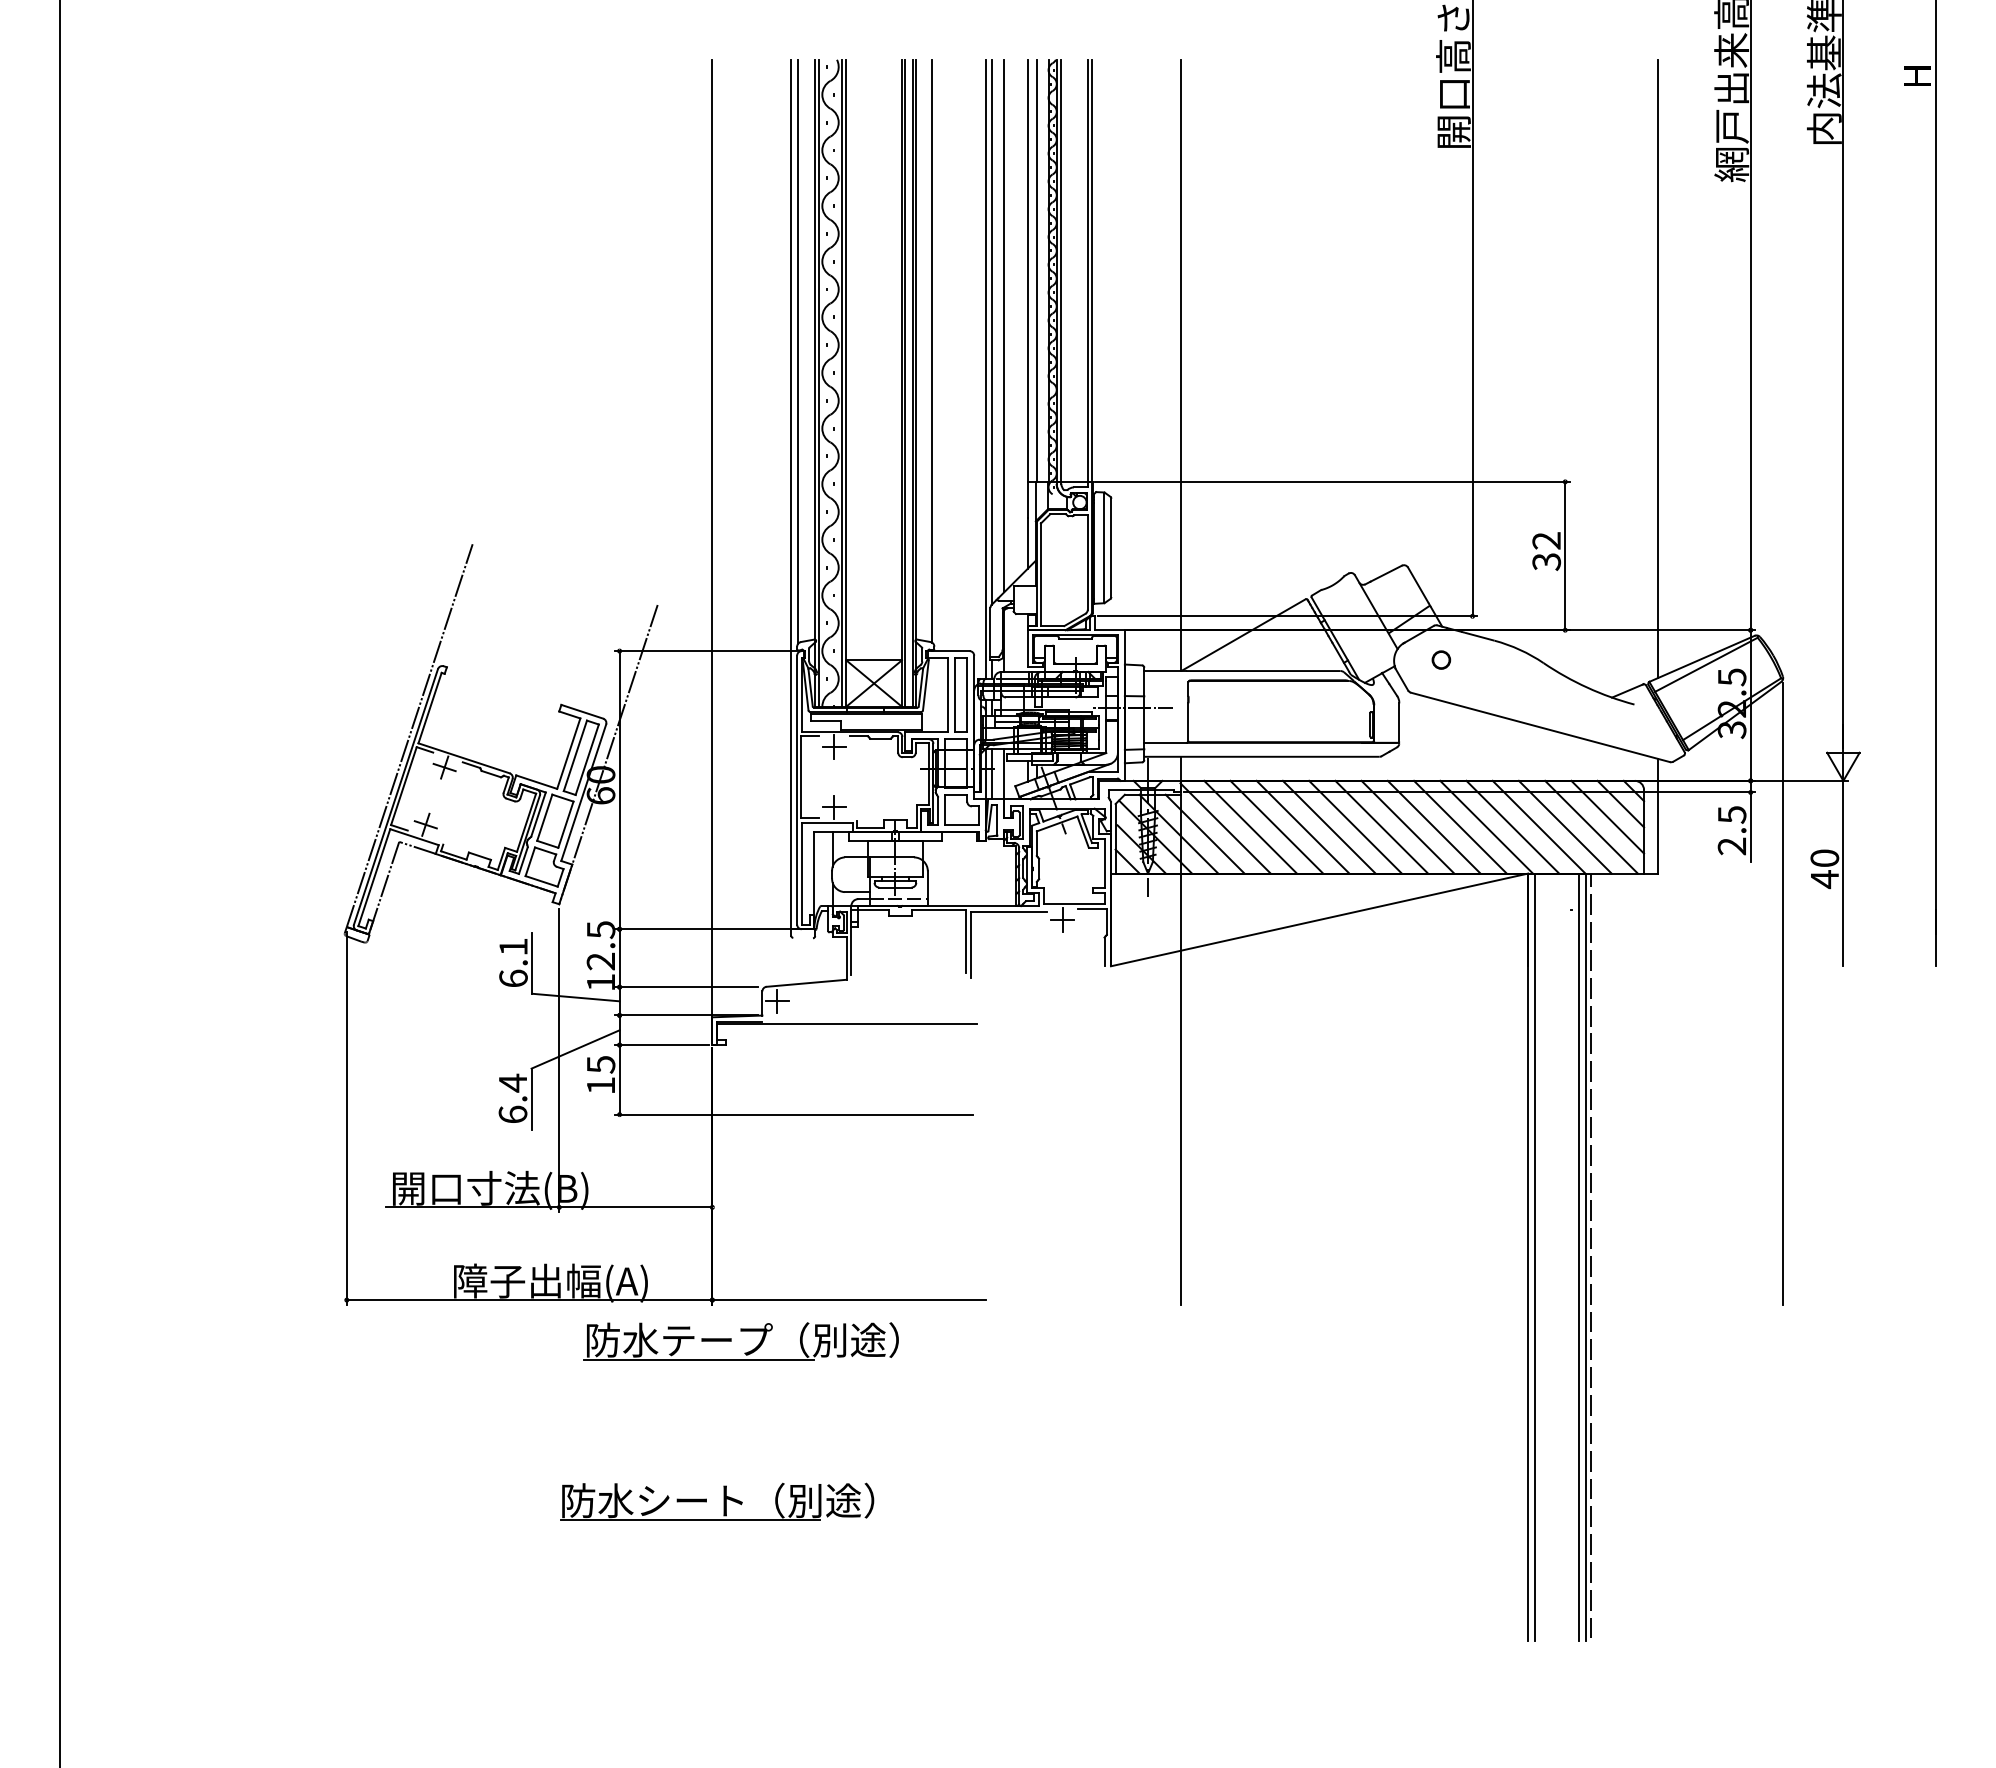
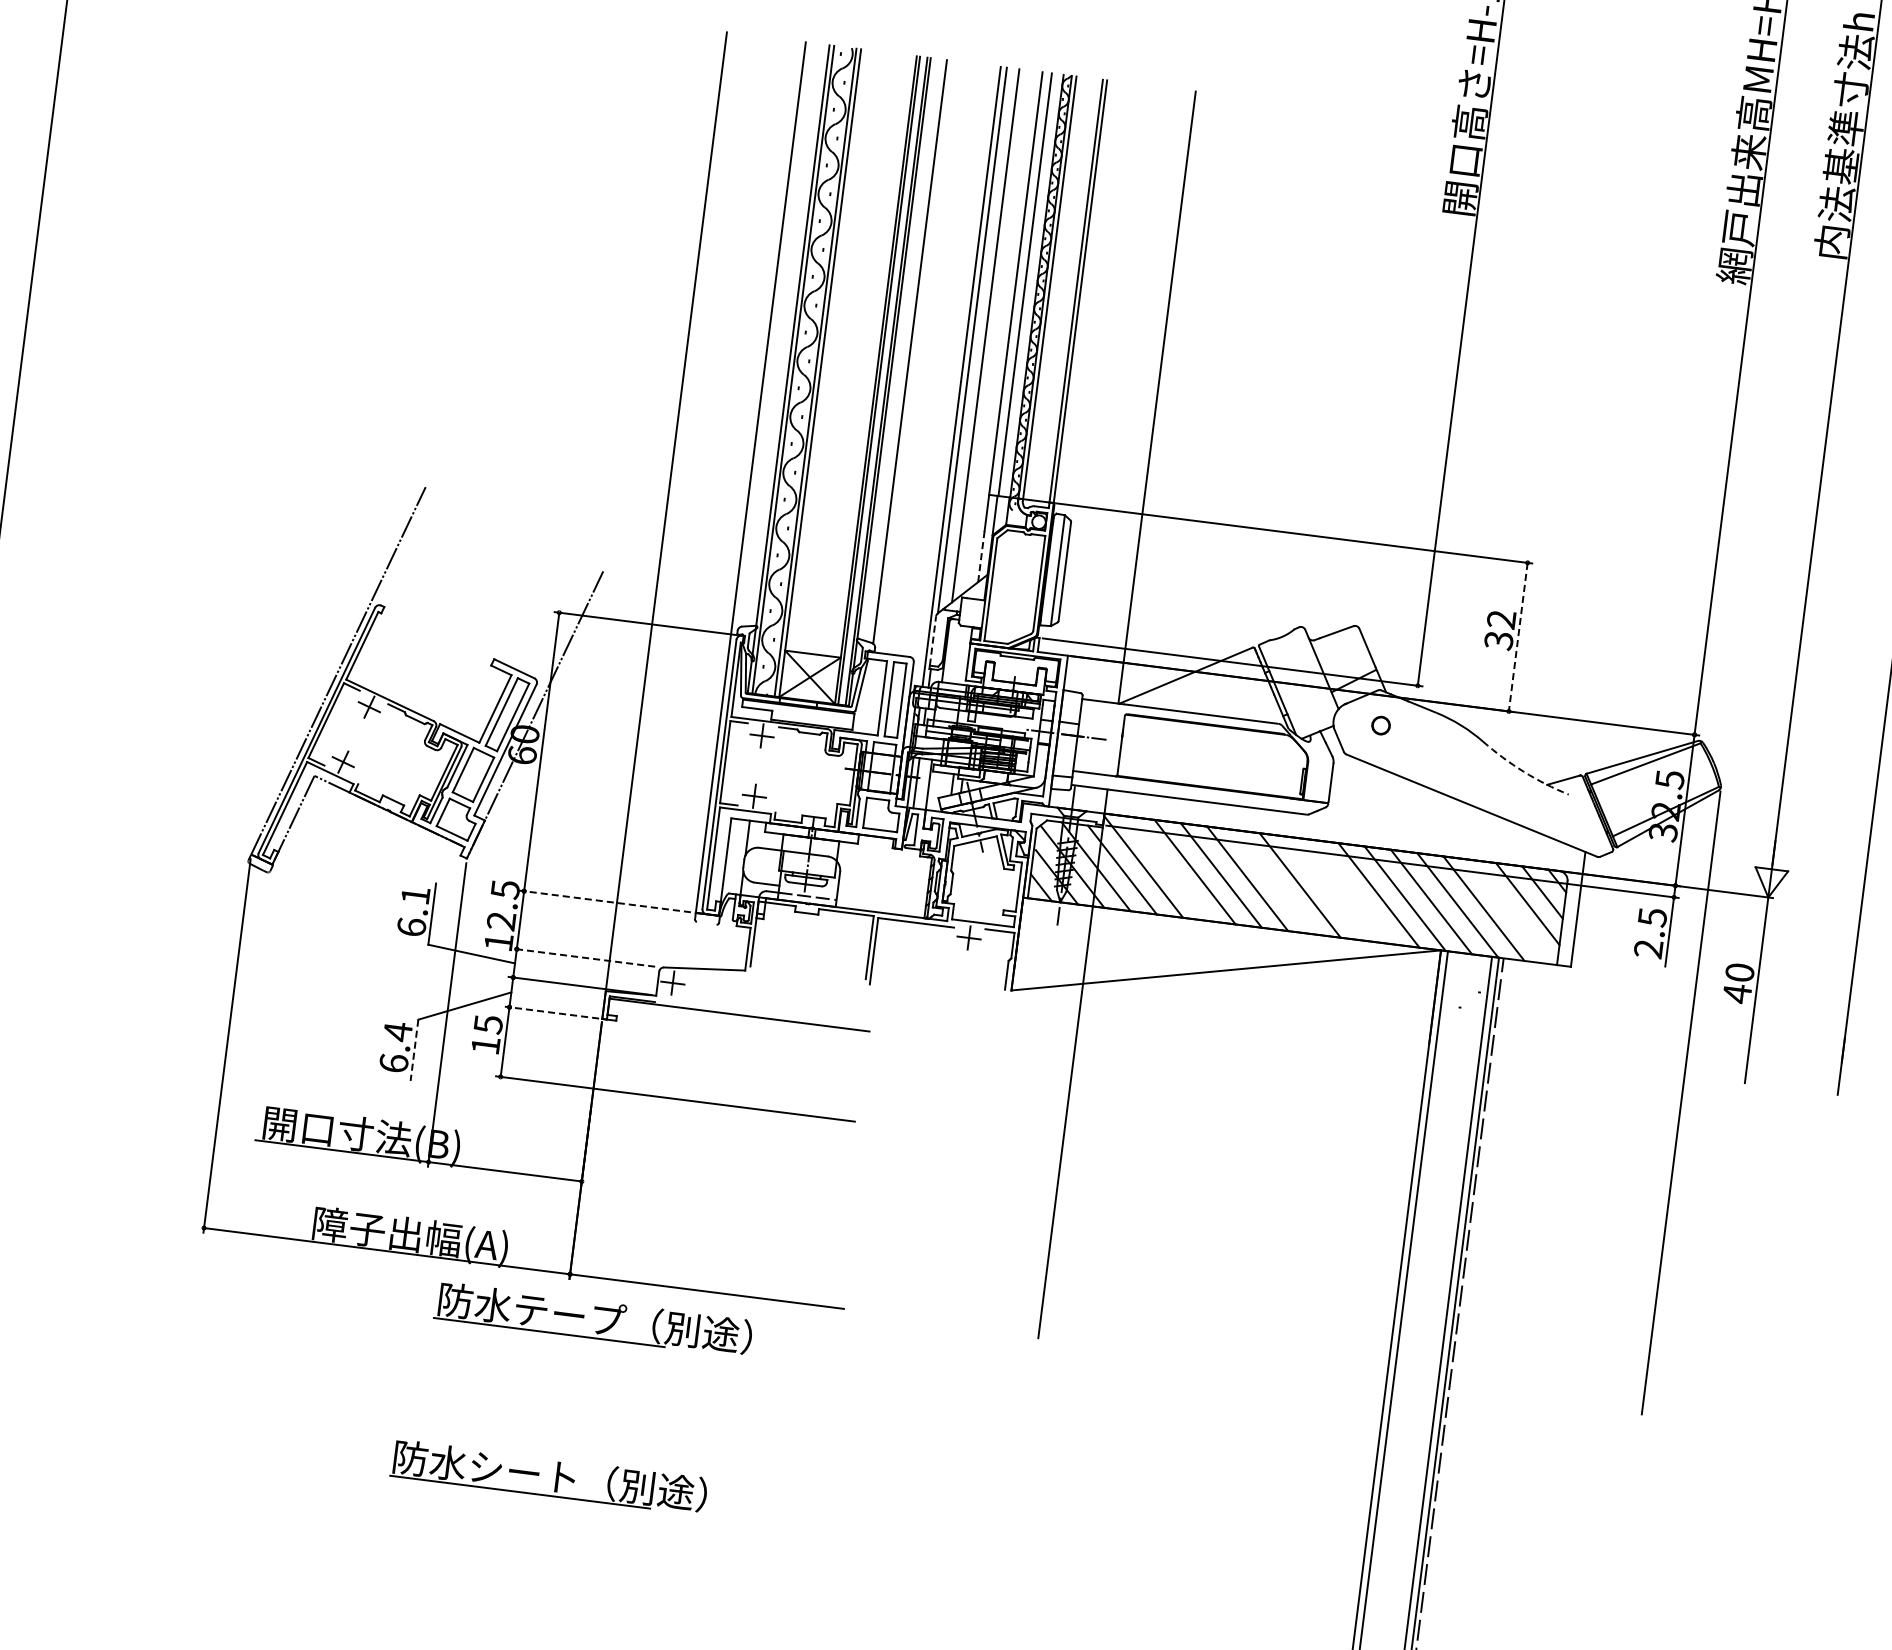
line: (798, 351) -> (776, 335), removed
line: (1657, 368) -> (1634, 461), removed
line: (1027, 544) -> (981, 557), solid -> dashed
line: (1565, 556) -> (1518, 637), solid -> dashed
line: (990, 632) -> (933, 640), solid -> dashed
arc: (1587, 687) -> (1523, 771), solid -> dashed
line: (1250, 826) -> (1168, 868), removed
line: (1355, 826) -> (1274, 881), removed
line: (1407, 826) -> (1326, 888), removed
line: (1433, 826) -> (1352, 891), removed
line: (1591, 826) -> (1510, 911), removed
line: (705, 929) -> (610, 902), solid -> dashed
line: (685, 987) -> (582, 957), solid -> dashed
line: (661, 1045) -> (551, 1012), solid -> dashed
line: (531, 1099) -> (414, 1050), solid -> dashed

